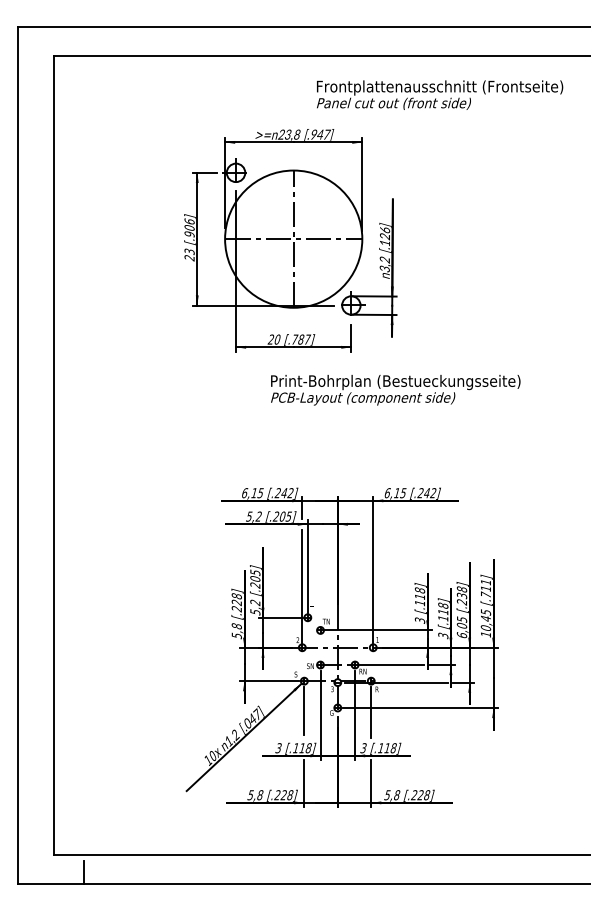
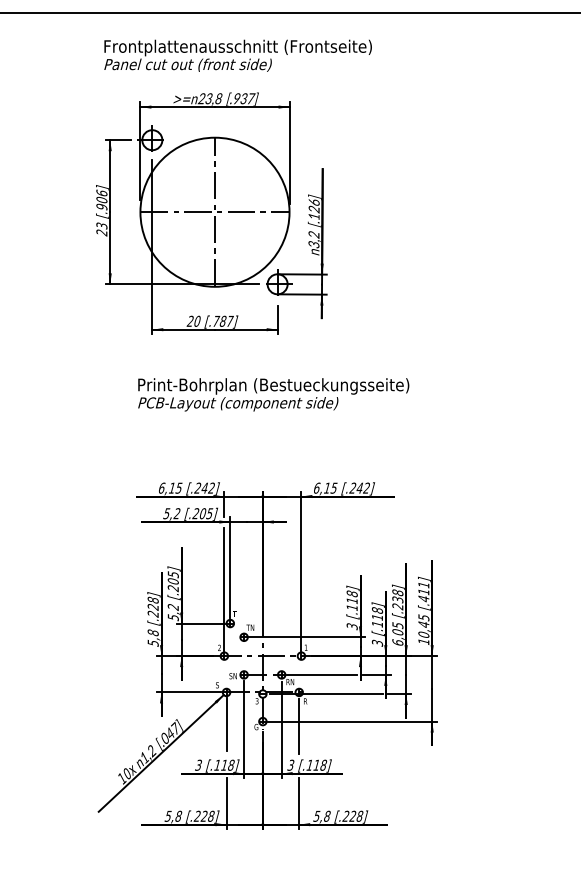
text: (440, 94) -> (238, 55), moved
text: (320, 134) -> (244, 98), [.947] -> [.937]
text: (395, 390) -> (273, 395), moved
text: (485, 594) -> (423, 598), [.711] -> [.411]

